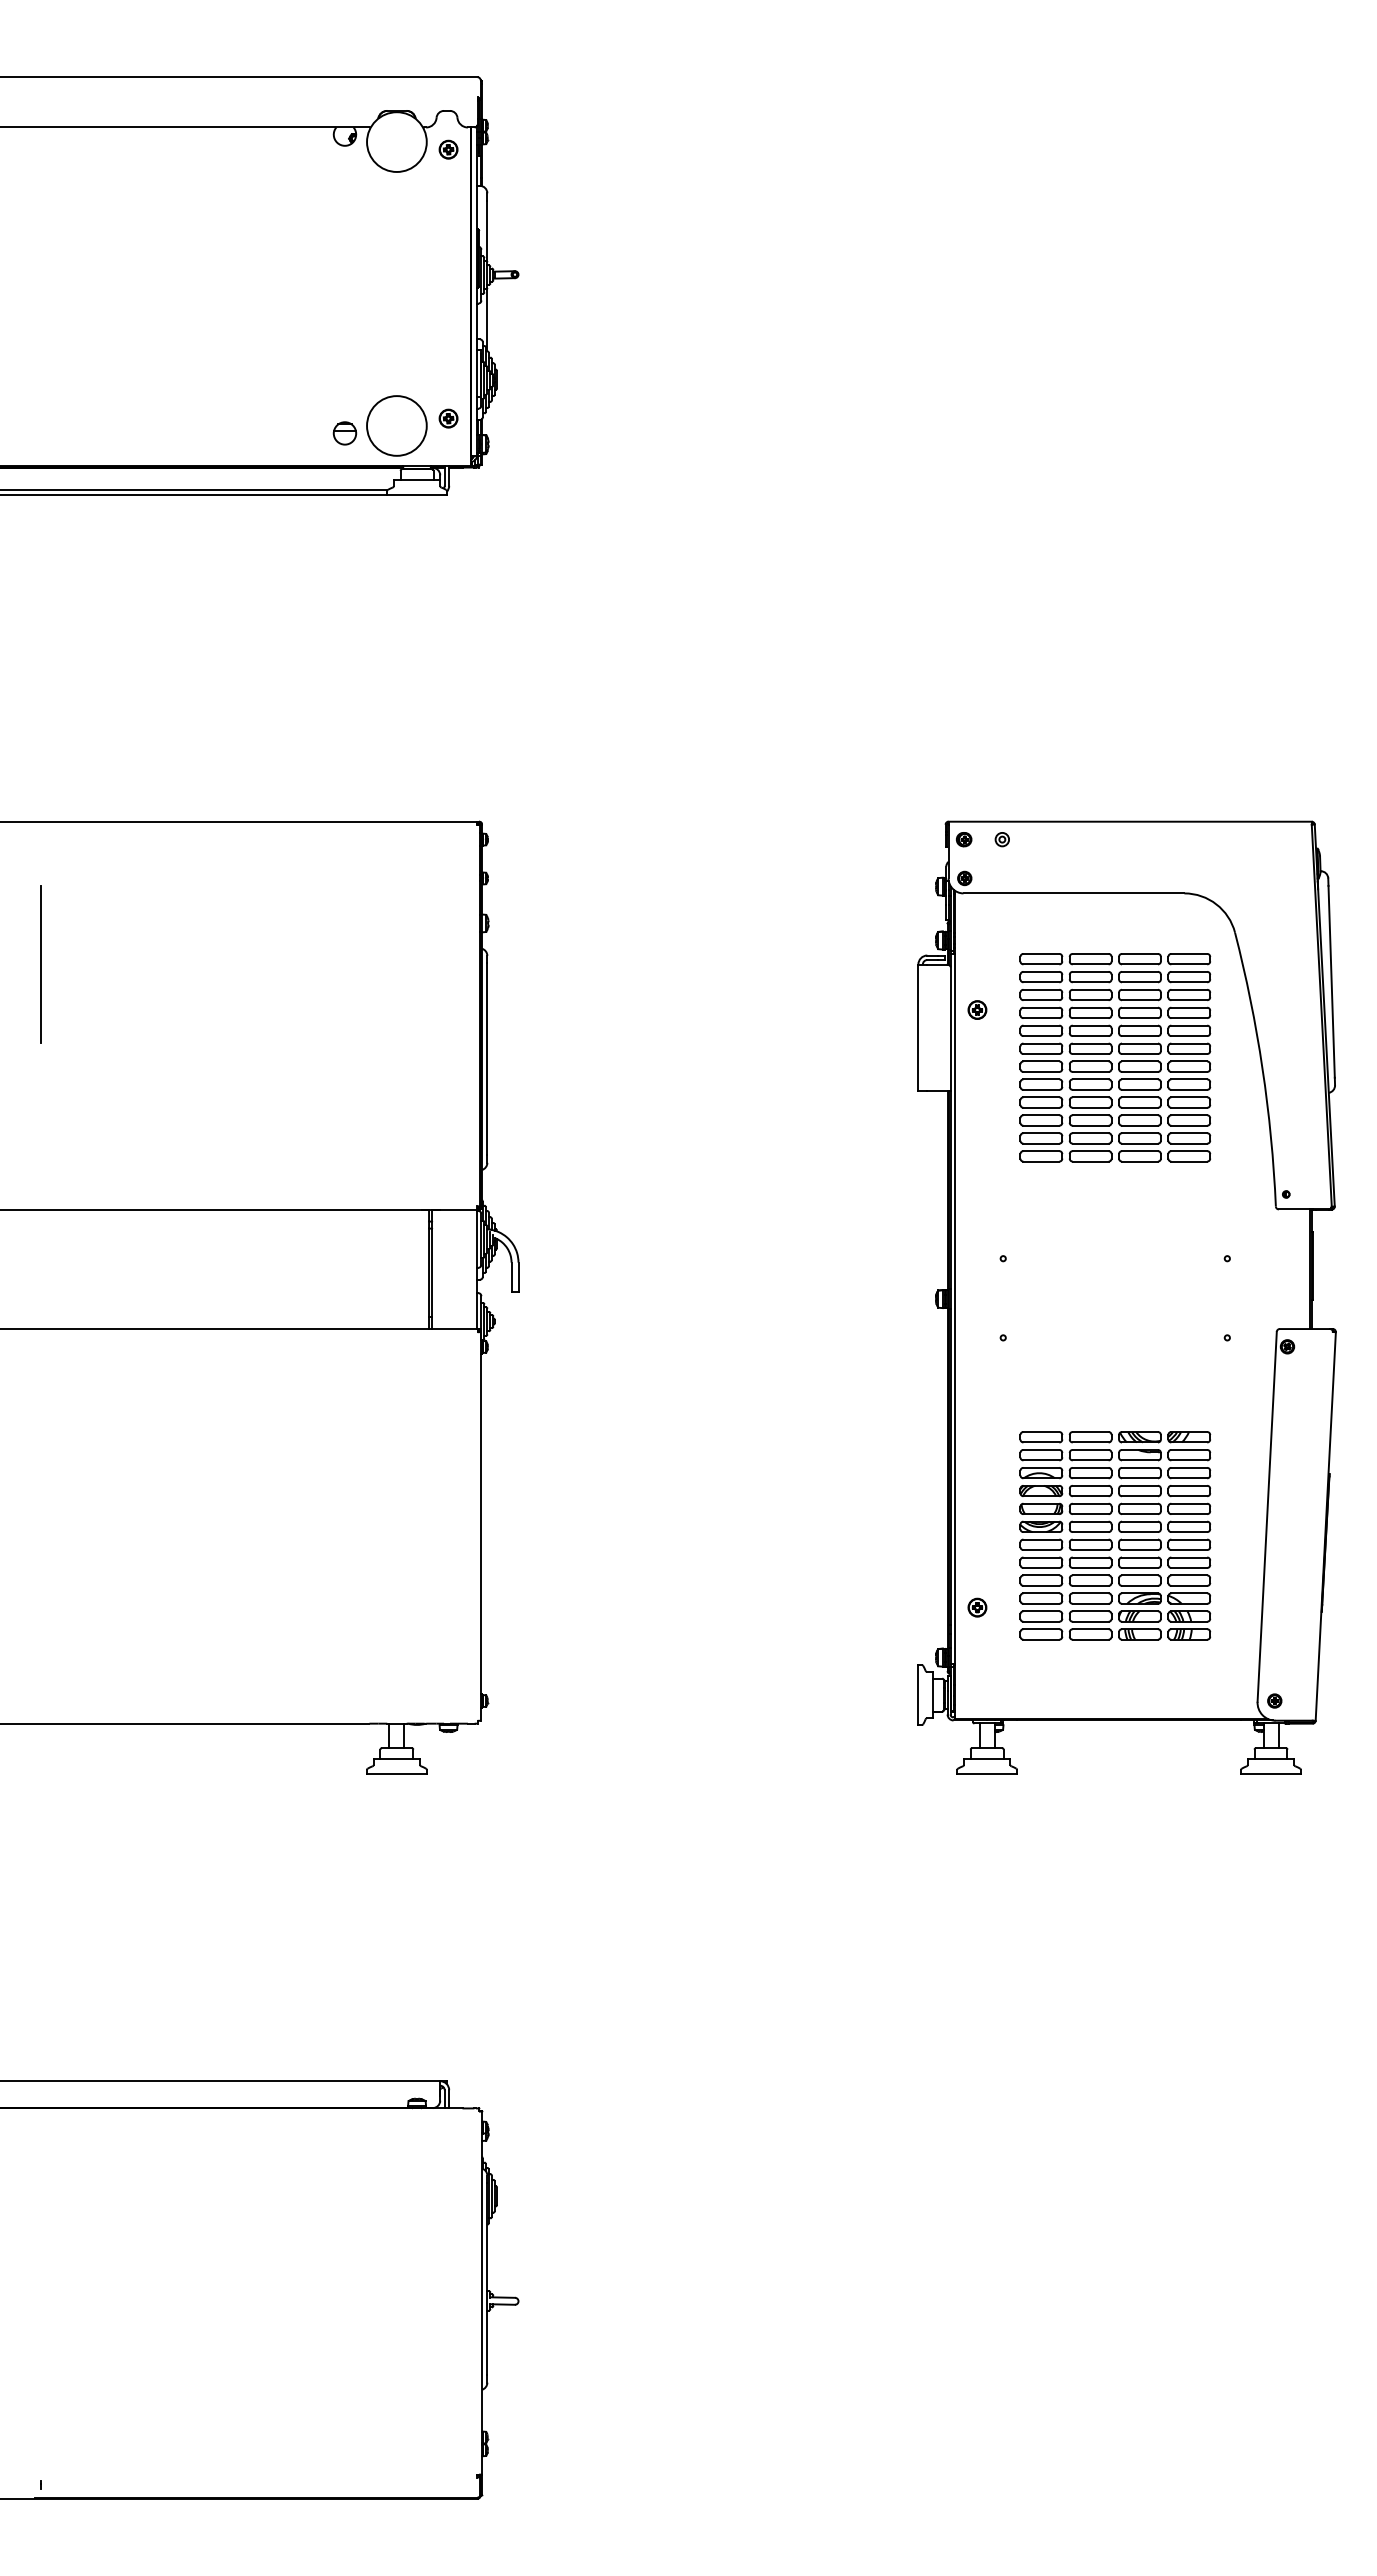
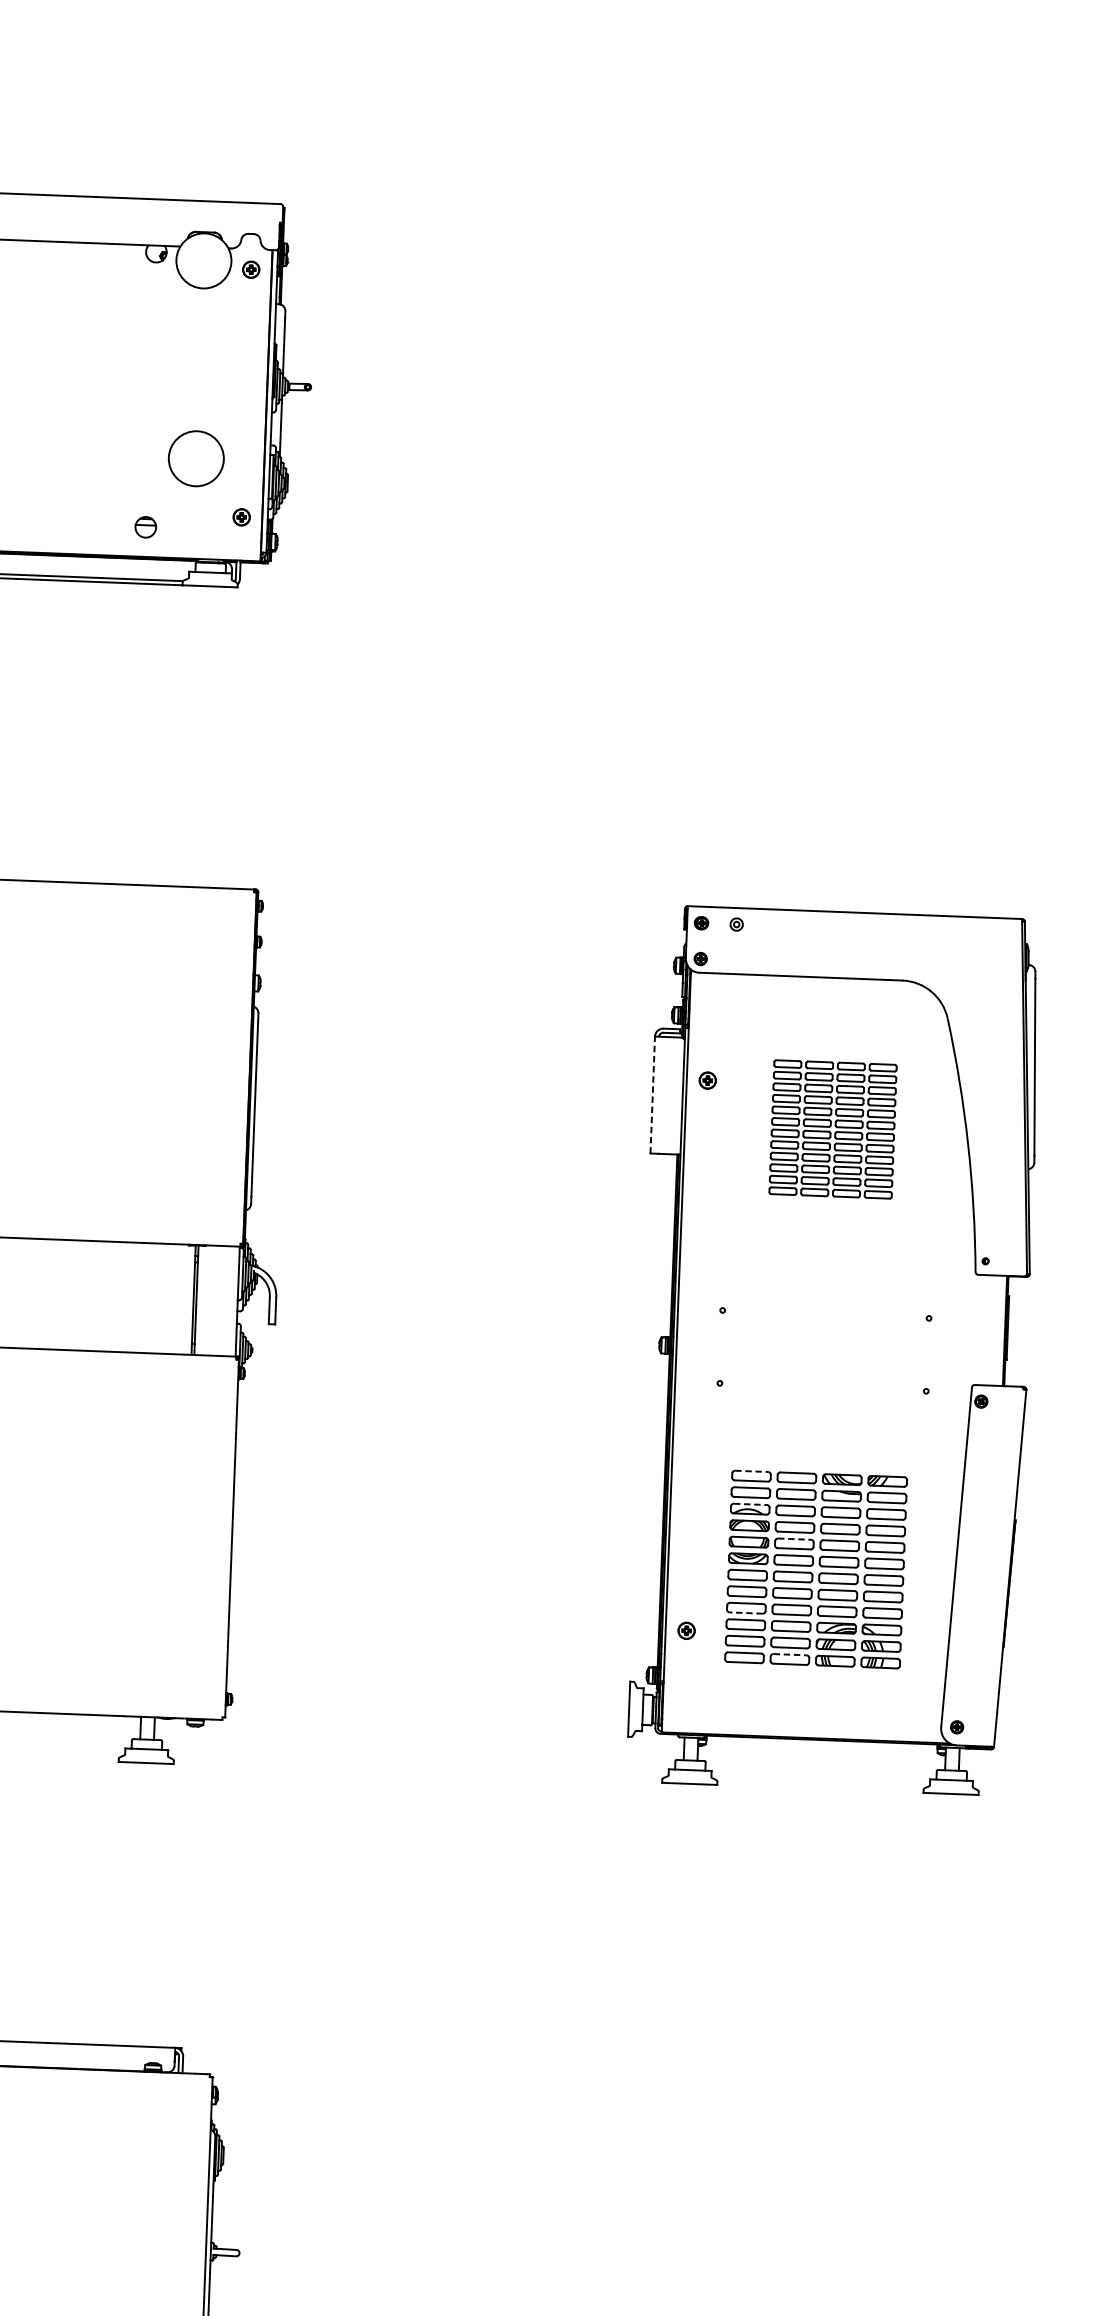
circle: (396, 425) -> (195, 458), moved
line: (918, 1027) -> (652, 1094), solid -> dashed
part: (1115, 1057) -> (833, 1129), size x0.7
line: (1041, 1432) -> (751, 1471), solid -> dashed
line: (1041, 1467) -> (750, 1504), solid -> dashed
line: (1090, 1503) -> (794, 1538), solid -> dashed
line: (1041, 1585) -> (746, 1612), solid -> dashed
line: (1090, 1629) -> (789, 1654), solid -> dashed

